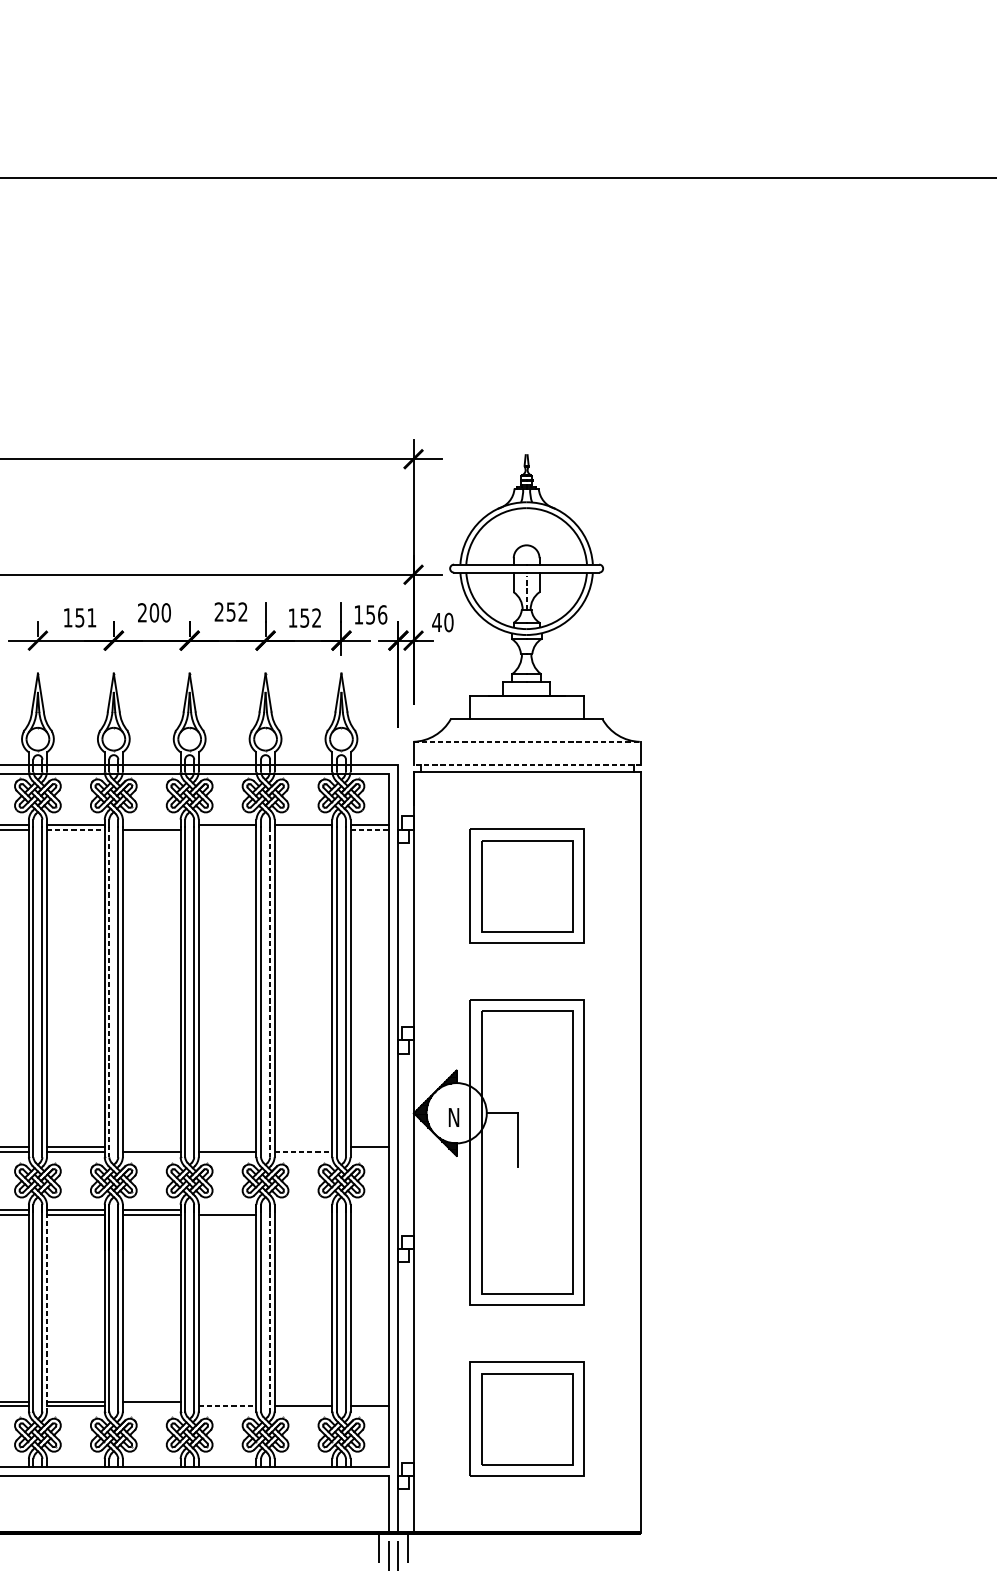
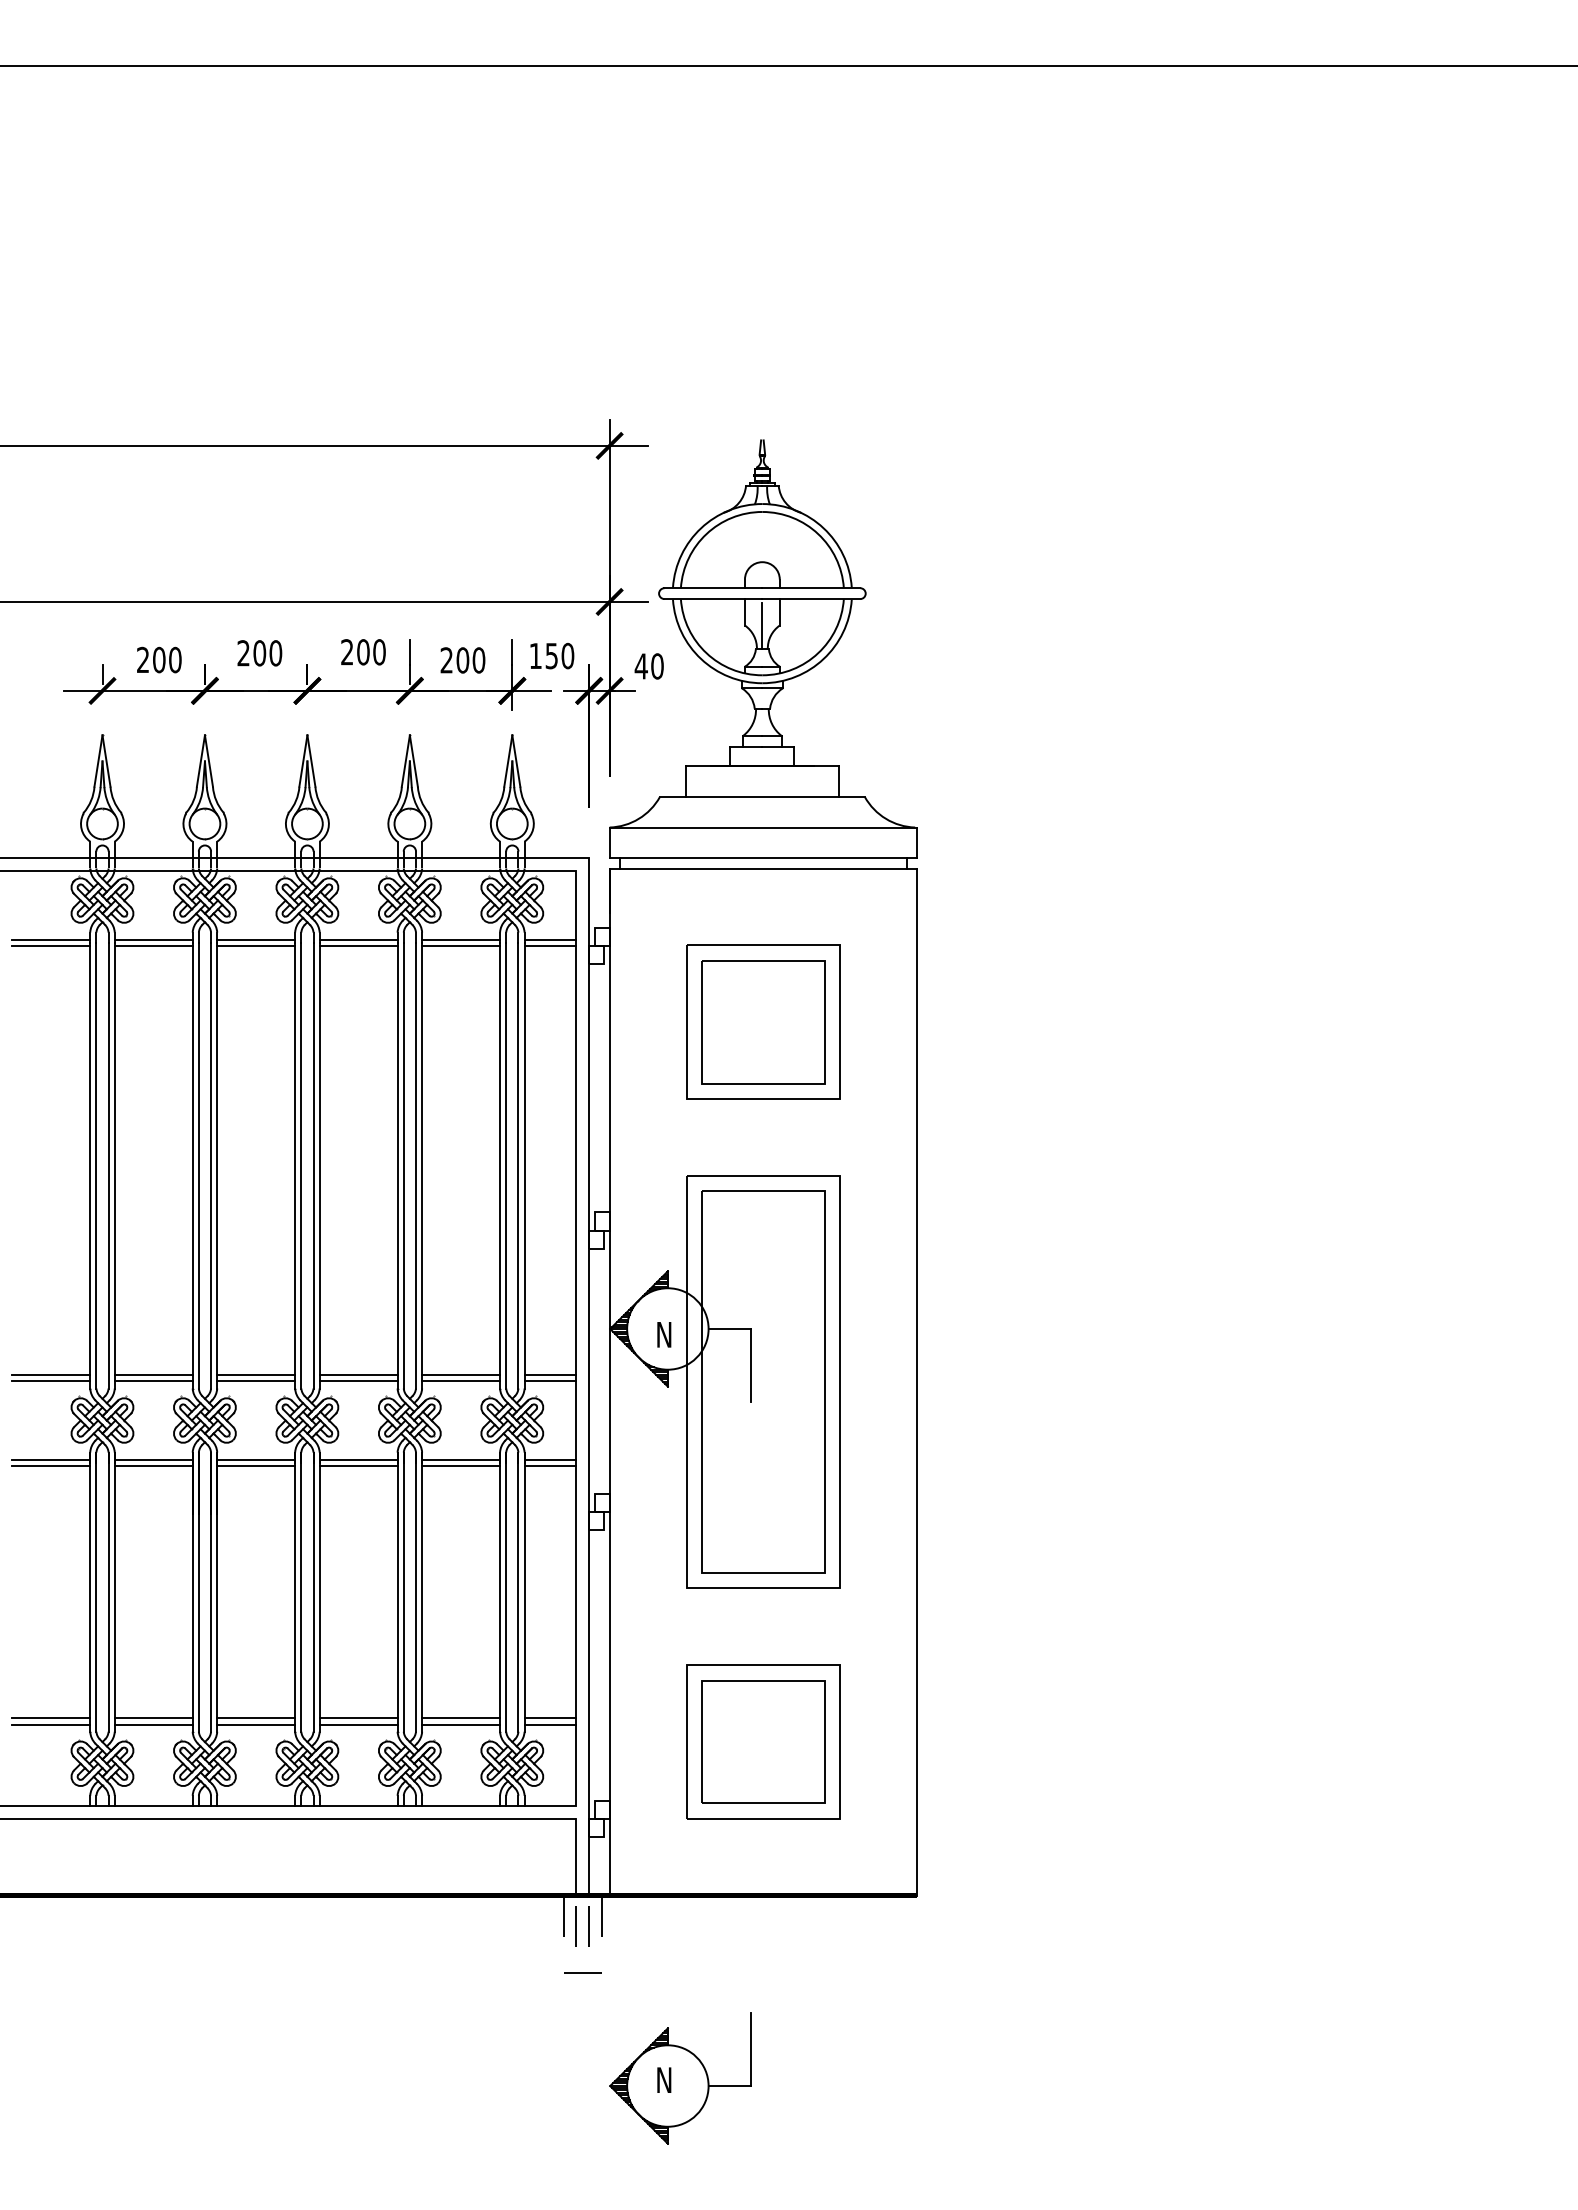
line: (526, 592) -> (762, 625), dashed -> solid
text: (237, 612) -> (371, 652), 252 -> 200
text: (382, 614) -> (567, 655), 156 -> 150
text: (80, 617) -> (159, 659), 151 -> 200
text: (304, 618) -> (462, 660), 152 -> 200
line: (527, 741) -> (763, 827), dashed -> solid
line: (527, 764) -> (763, 858), dashed -> solid
line: (151, 824) -> (256, 939), added
line: (75, 829) -> (153, 945), dashed -> solid
line: (227, 829) -> (358, 945), added
line: (303, 829) -> (461, 945), added
line: (369, 829) -> (550, 945), dashed -> solid
line: (109, 992) -> (198, 1165), dashed -> solid
line: (269, 992) -> (415, 1165), dashed -> solid
line: (151, 1147) -> (256, 1375), added
line: (227, 1147) -> (358, 1375), added
line: (303, 1147) -> (461, 1375), added
line: (303, 1152) -> (461, 1381), dashed -> solid
line: (369, 1152) -> (550, 1381), added
line: (227, 1209) -> (358, 1459), added
line: (303, 1209) -> (461, 1459), added
line: (369, 1209) -> (550, 1459), added
line: (303, 1214) -> (461, 1465), added
line: (369, 1214) -> (550, 1465), added
line: (46, 1308) -> (114, 1592), dashed -> solid
line: (269, 1308) -> (415, 1592), dashed -> solid
line: (227, 1401) -> (358, 1718), added
line: (303, 1401) -> (461, 1718), added
line: (369, 1401) -> (550, 1718), added
line: (151, 1406) -> (256, 1724), added
line: (227, 1406) -> (358, 1724), dashed -> solid

